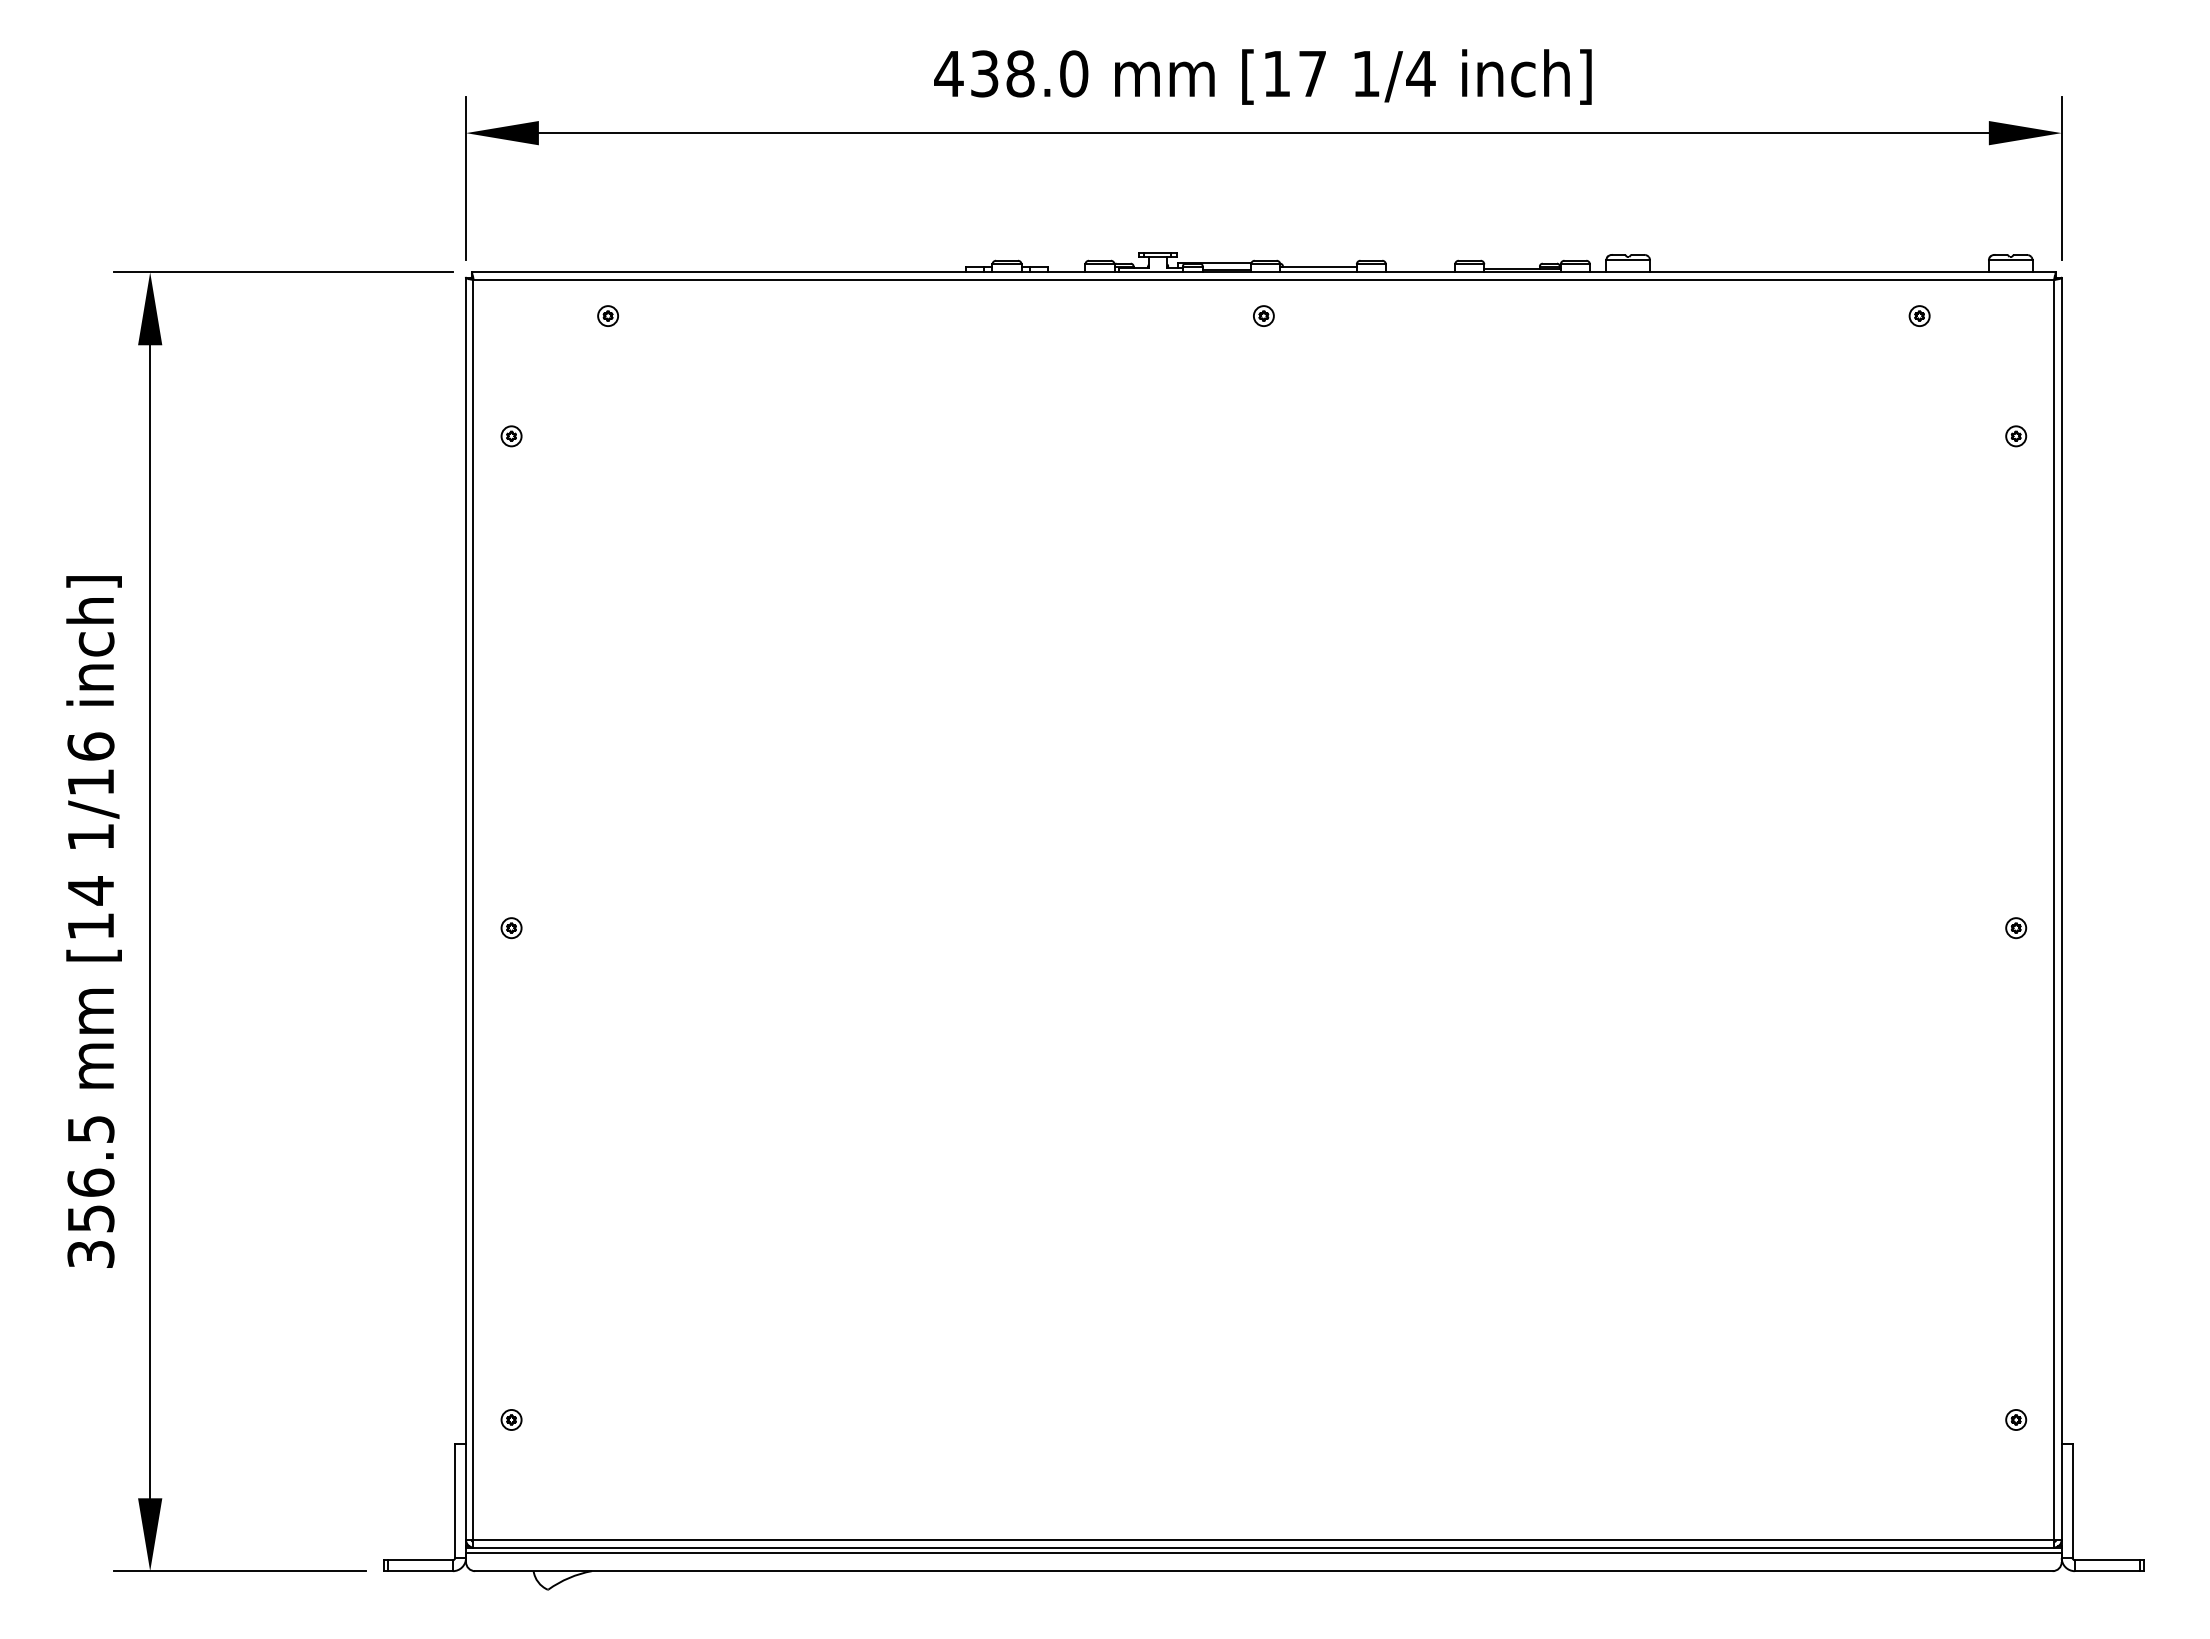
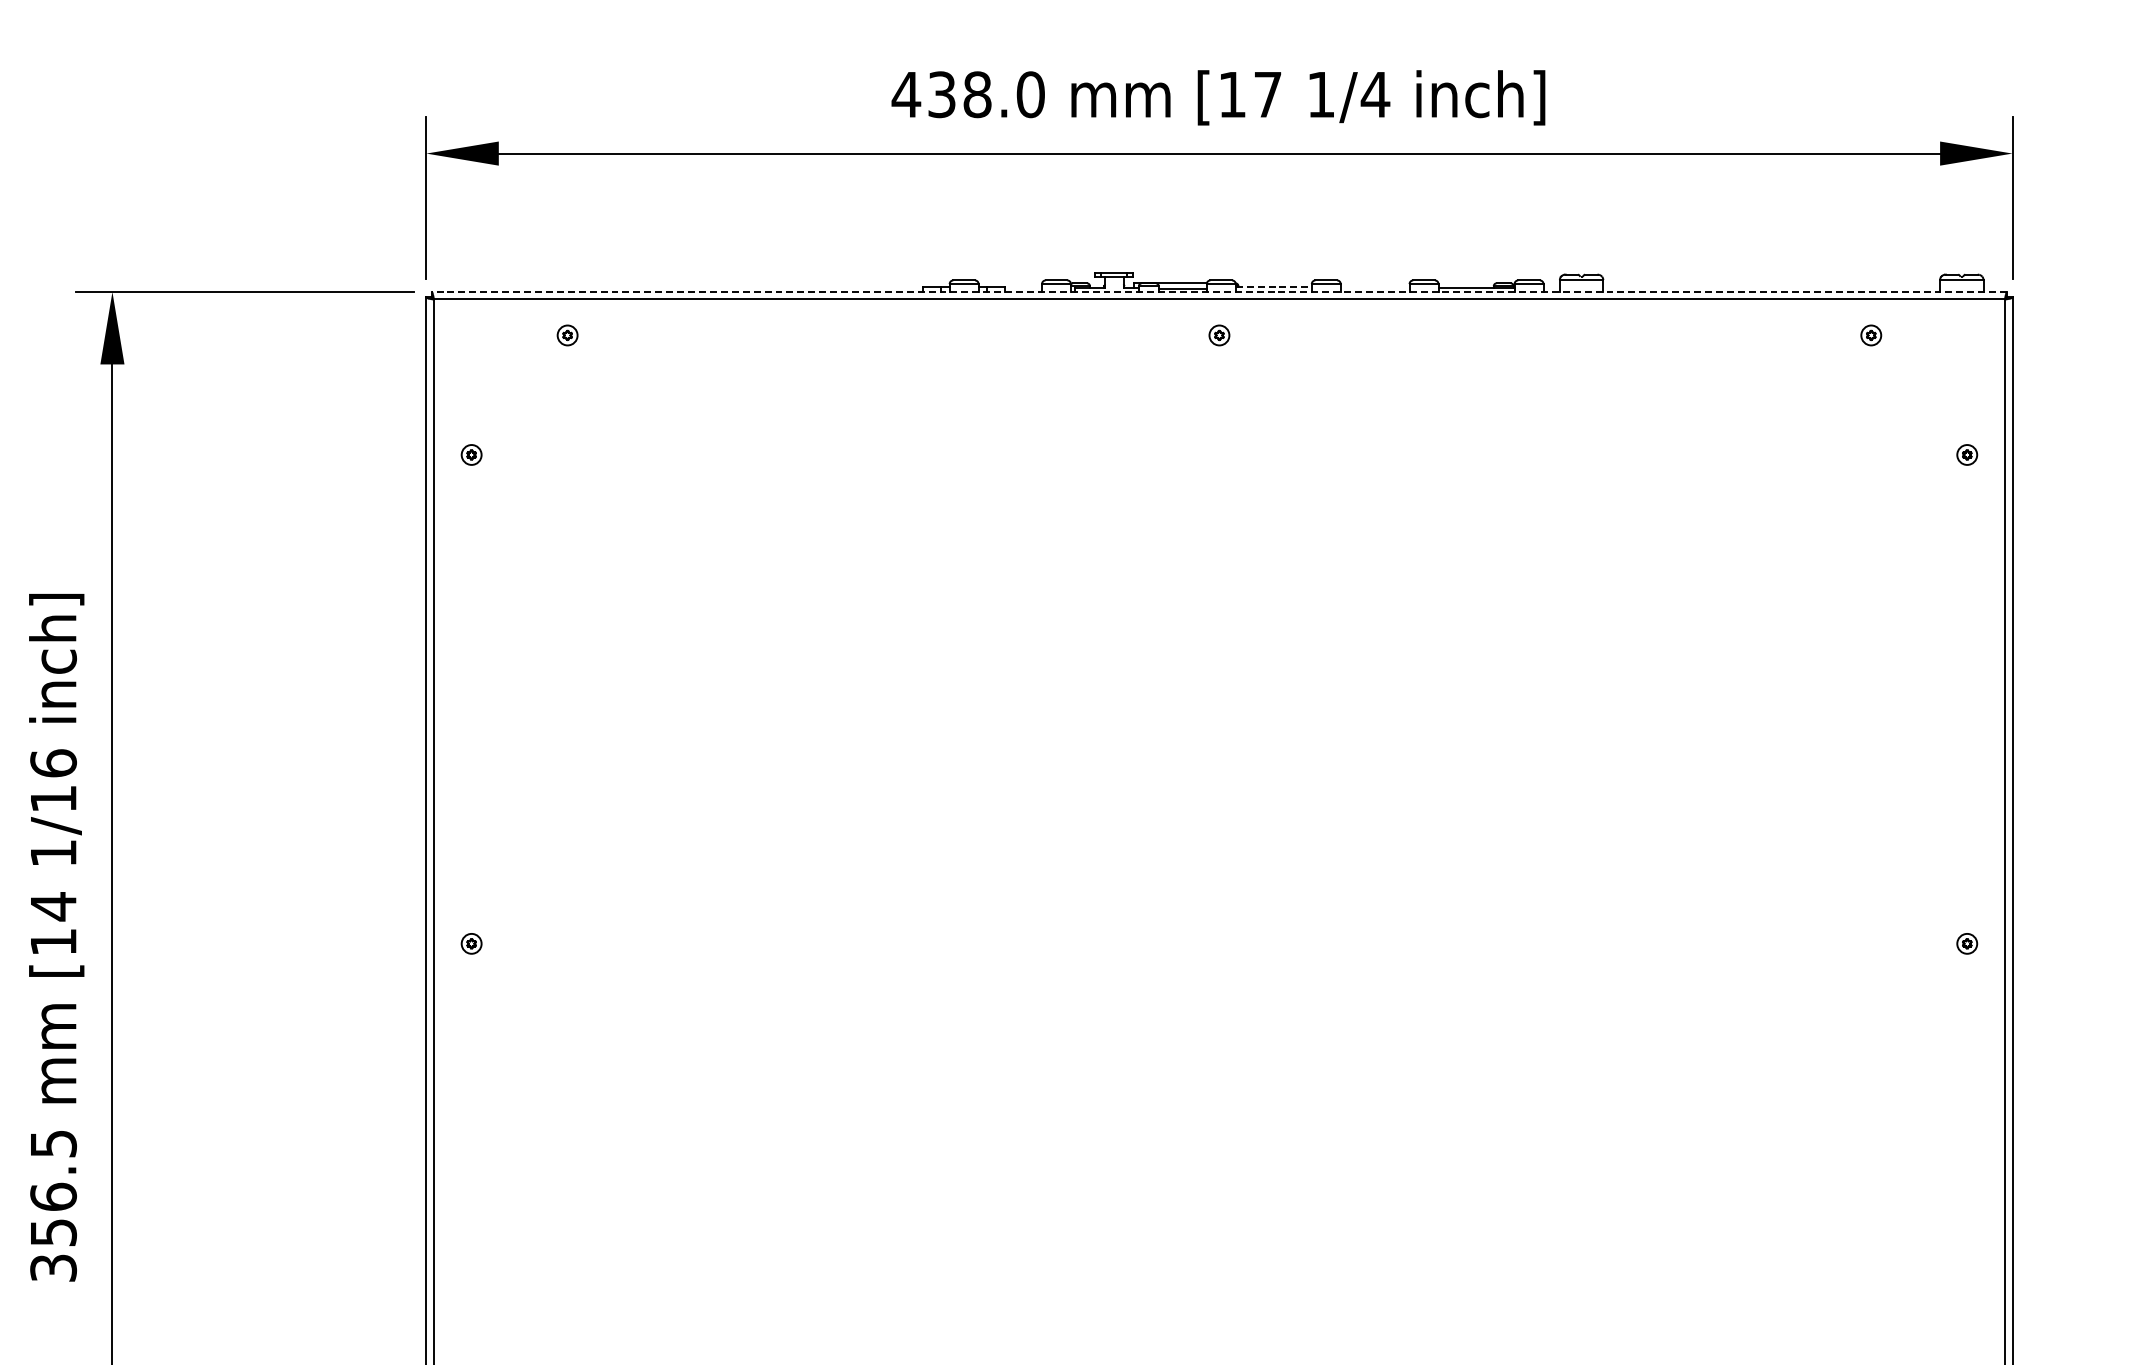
line: (1319, 266) -> (1274, 286), solid -> dashed
line: (1263, 272) -> (1219, 292), solid -> dashed

